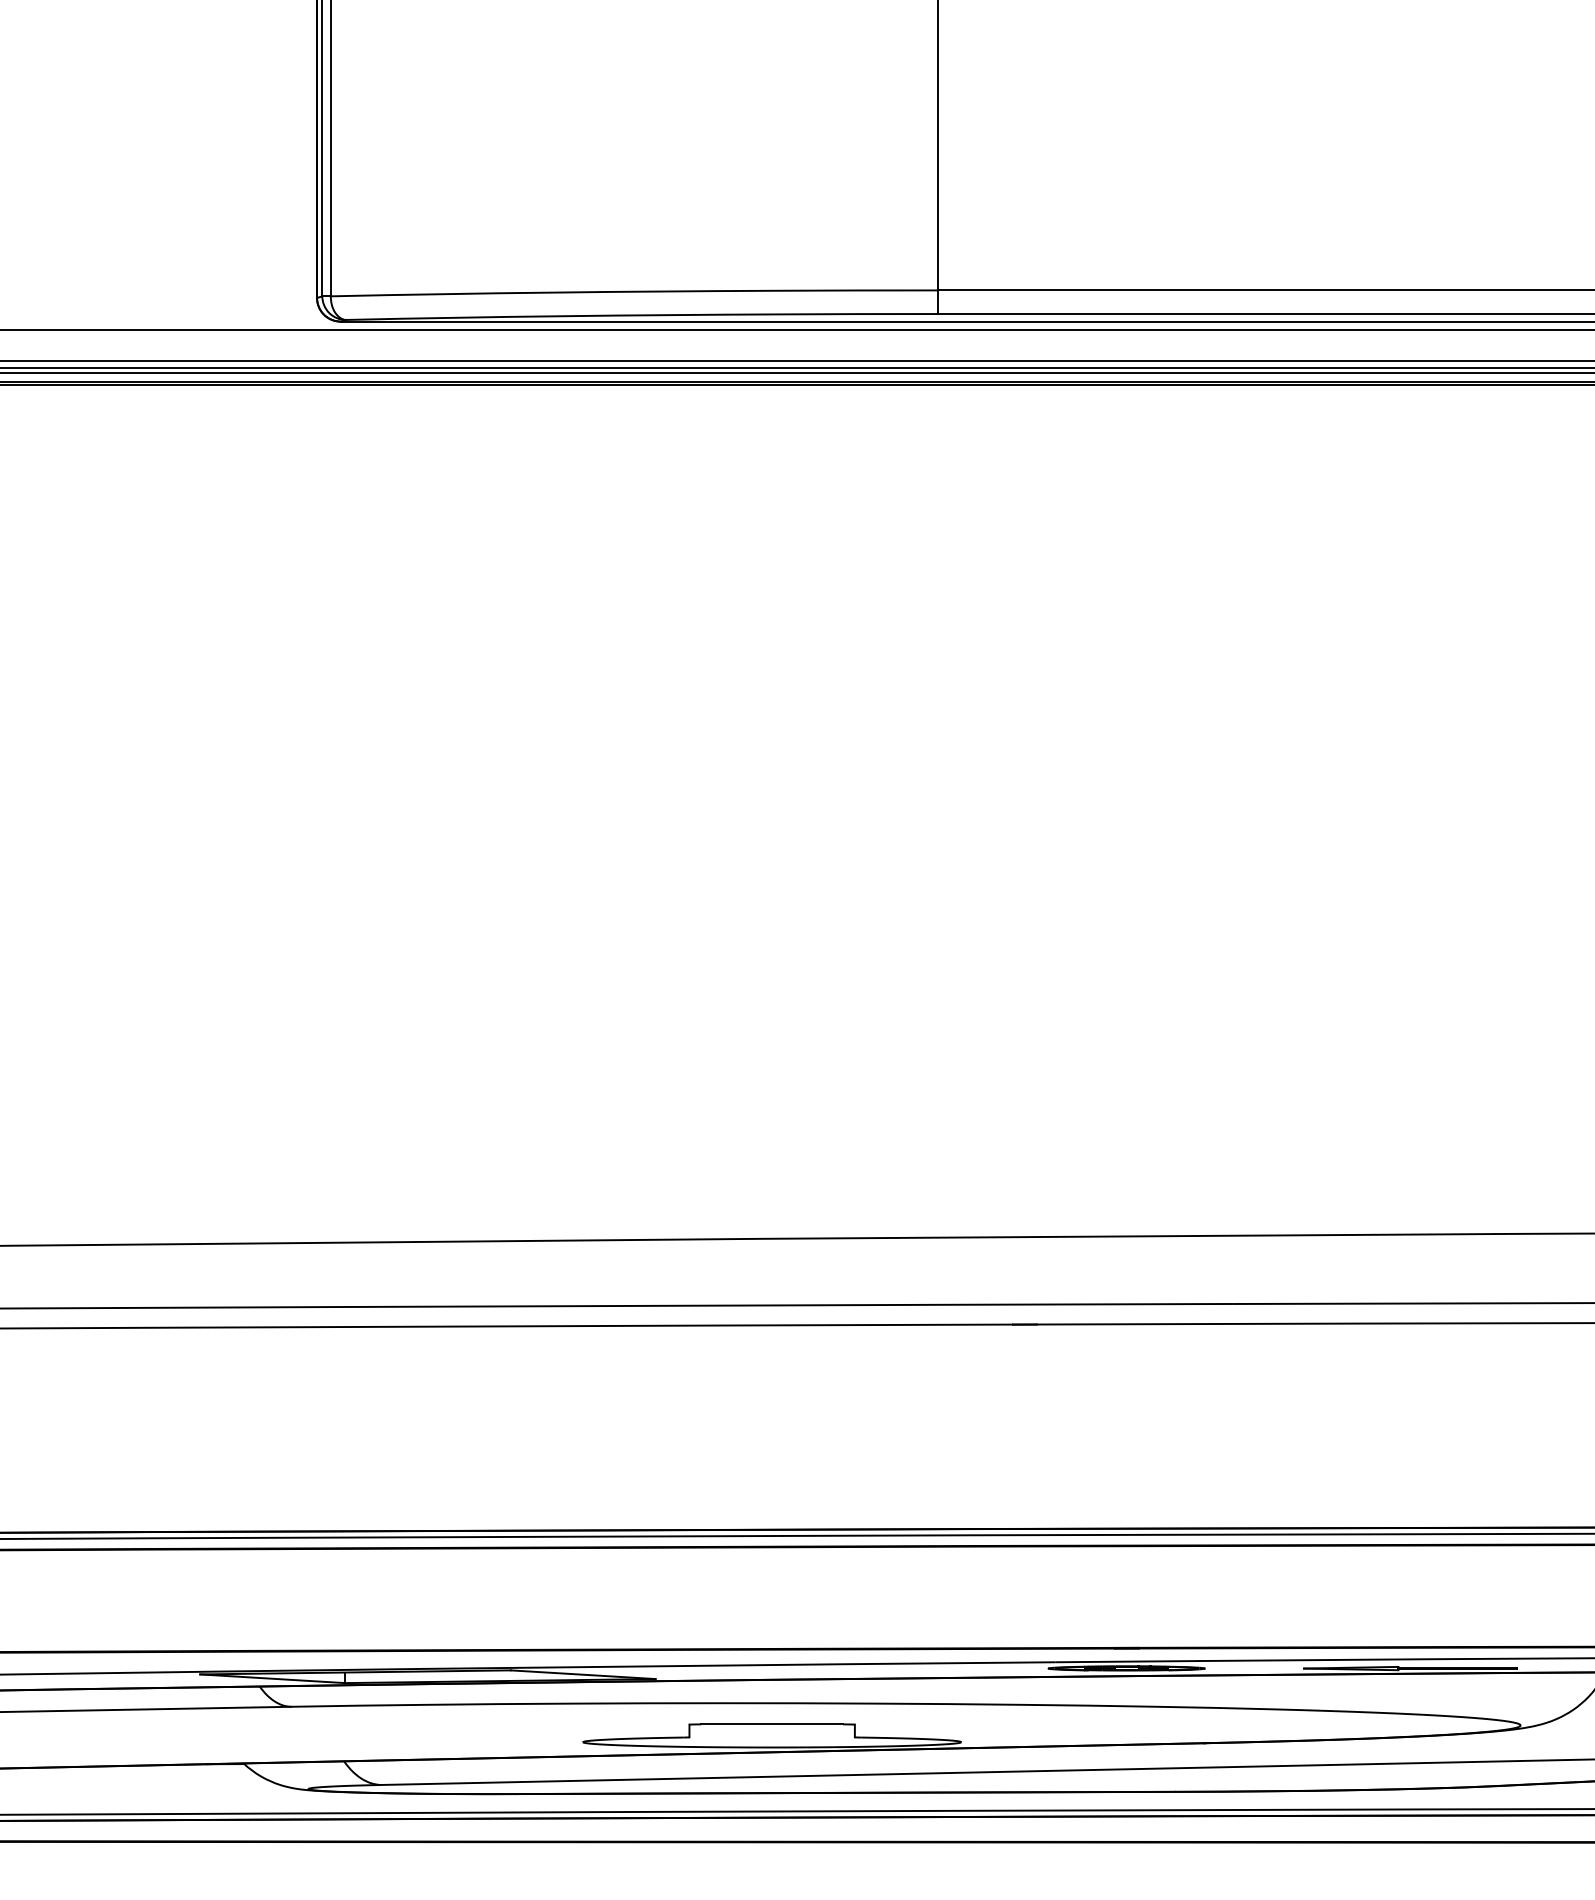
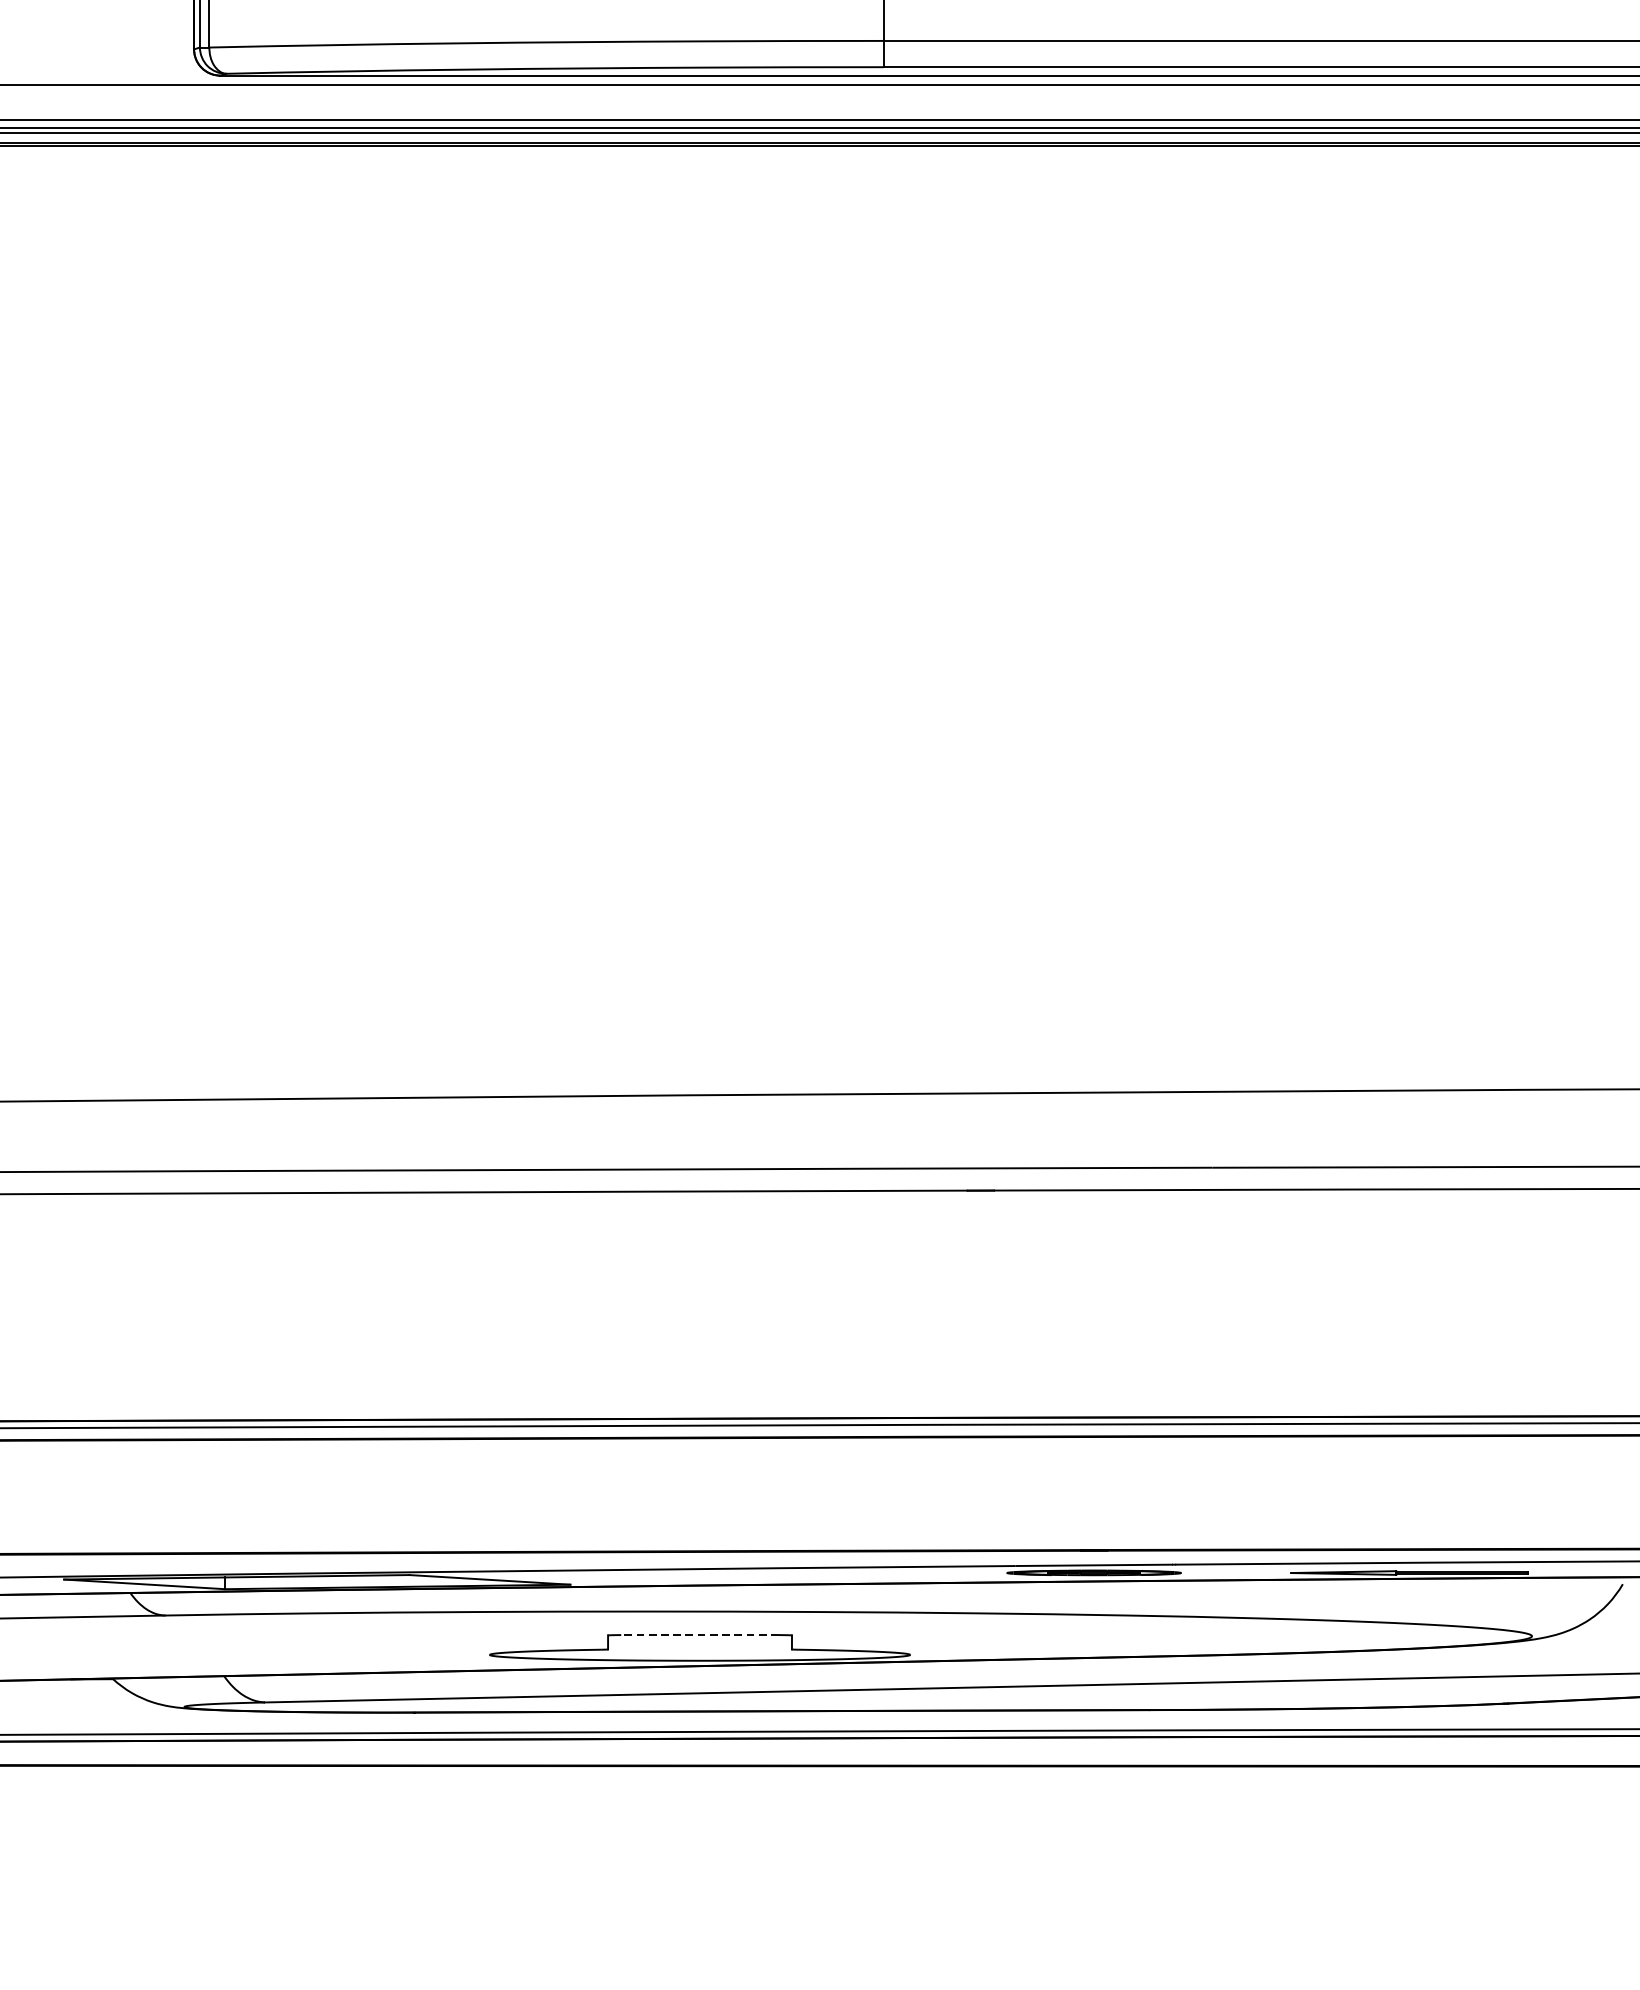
line: (772, 1724) -> (700, 1635), solid -> dashed

